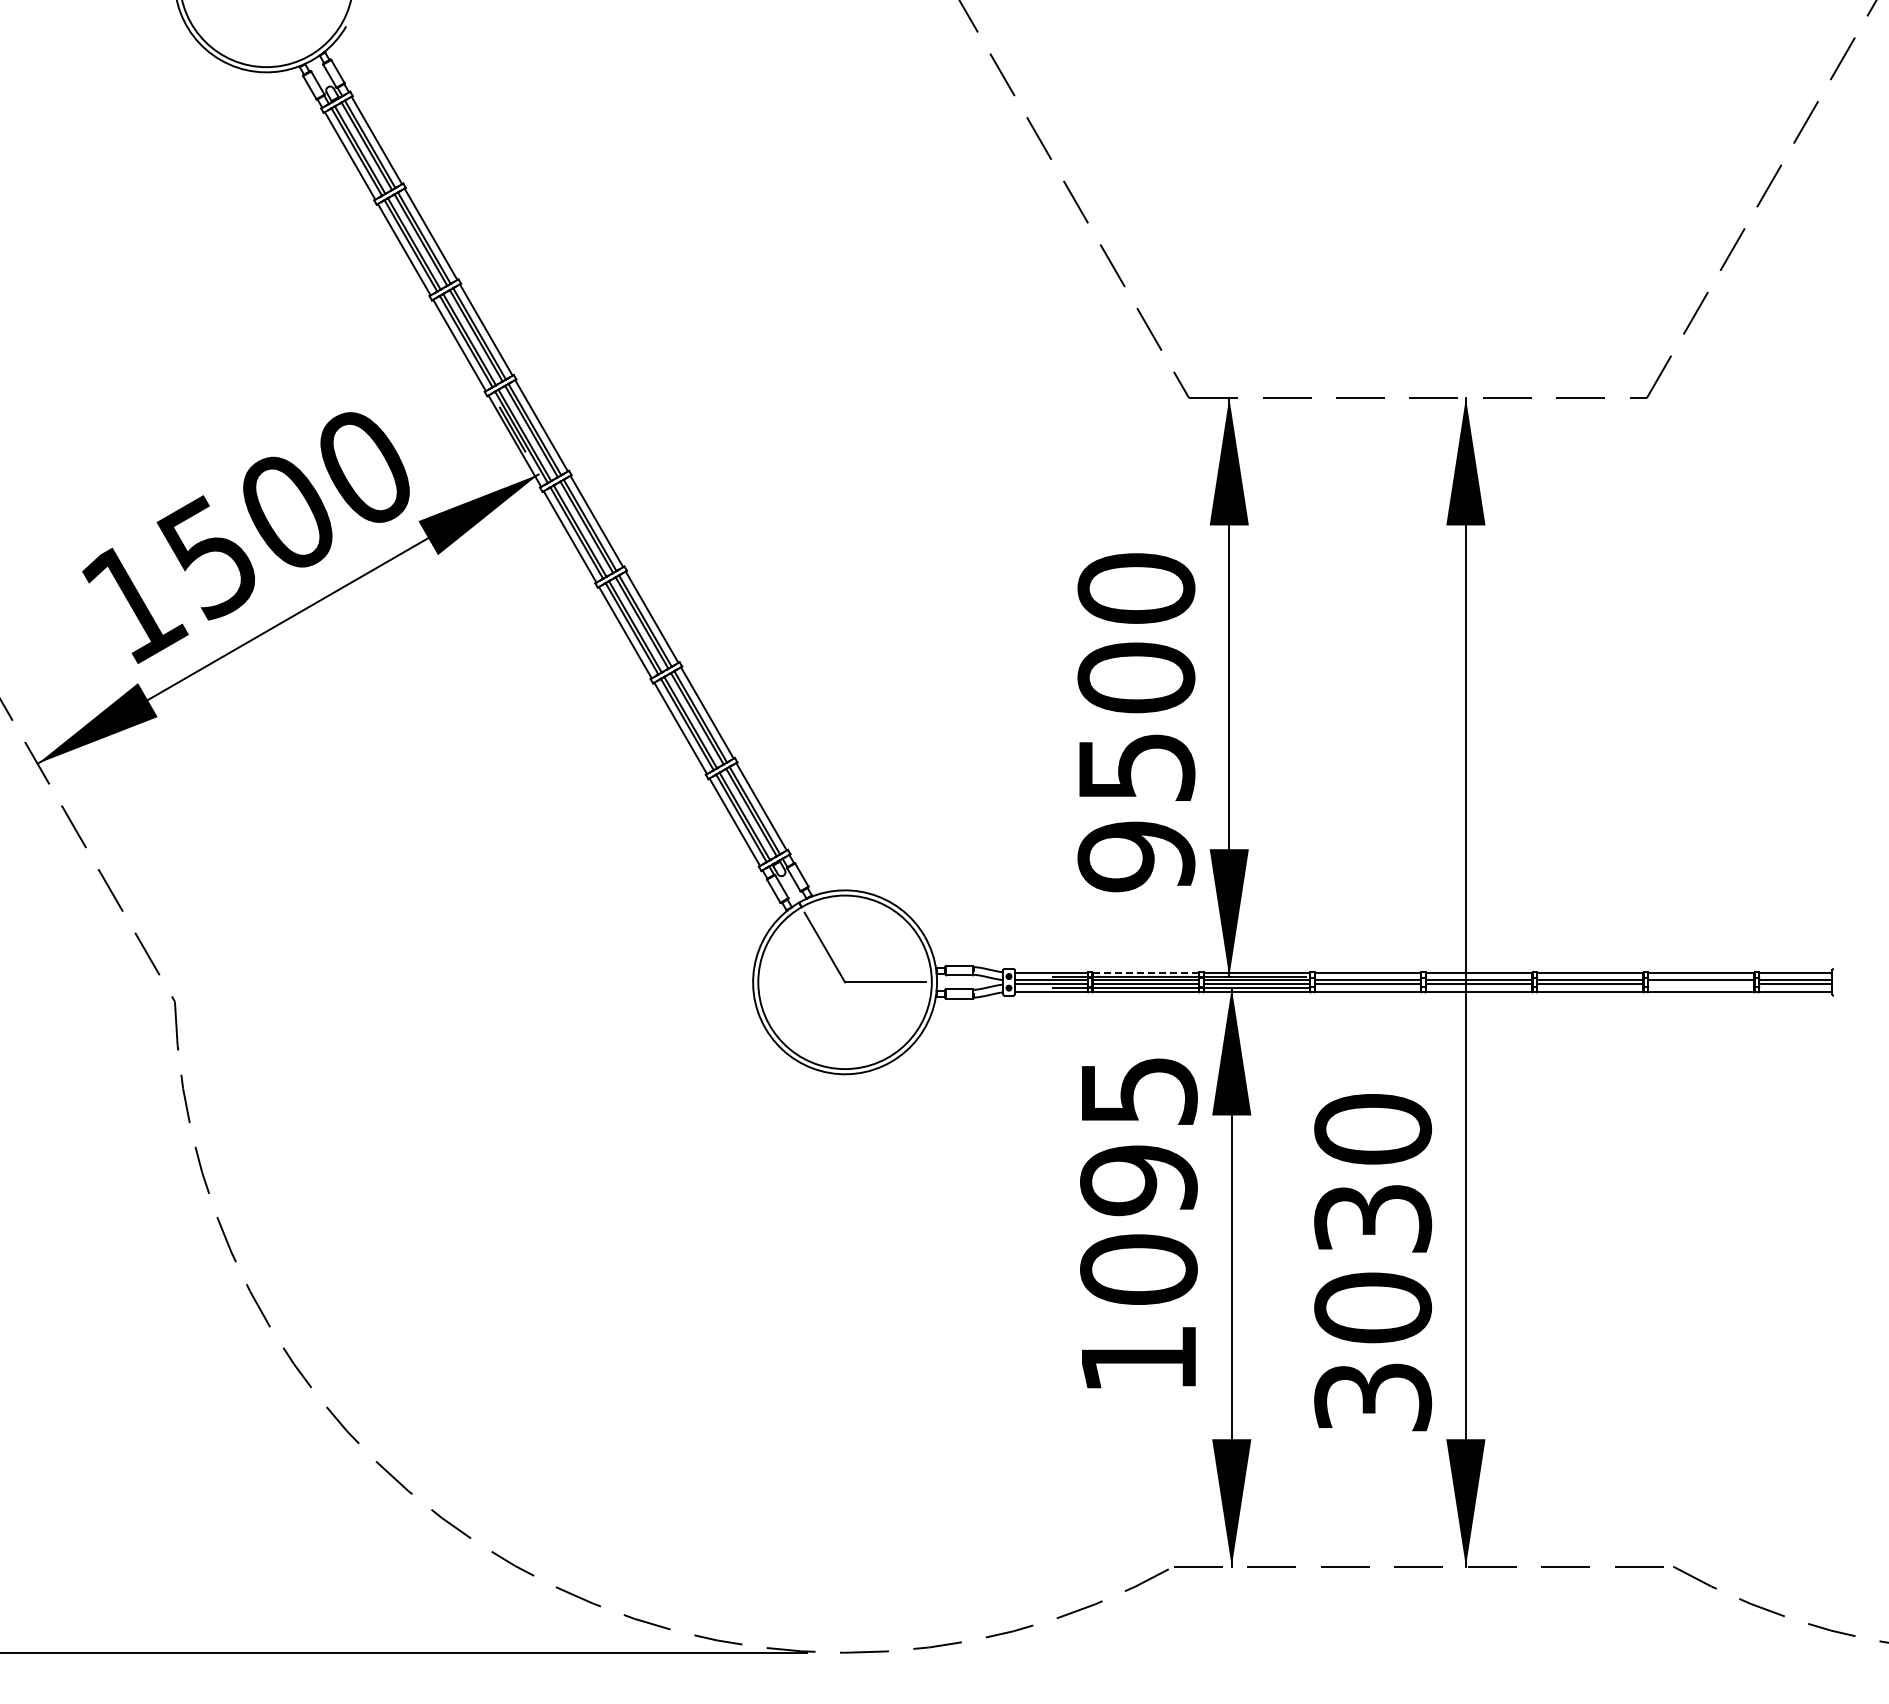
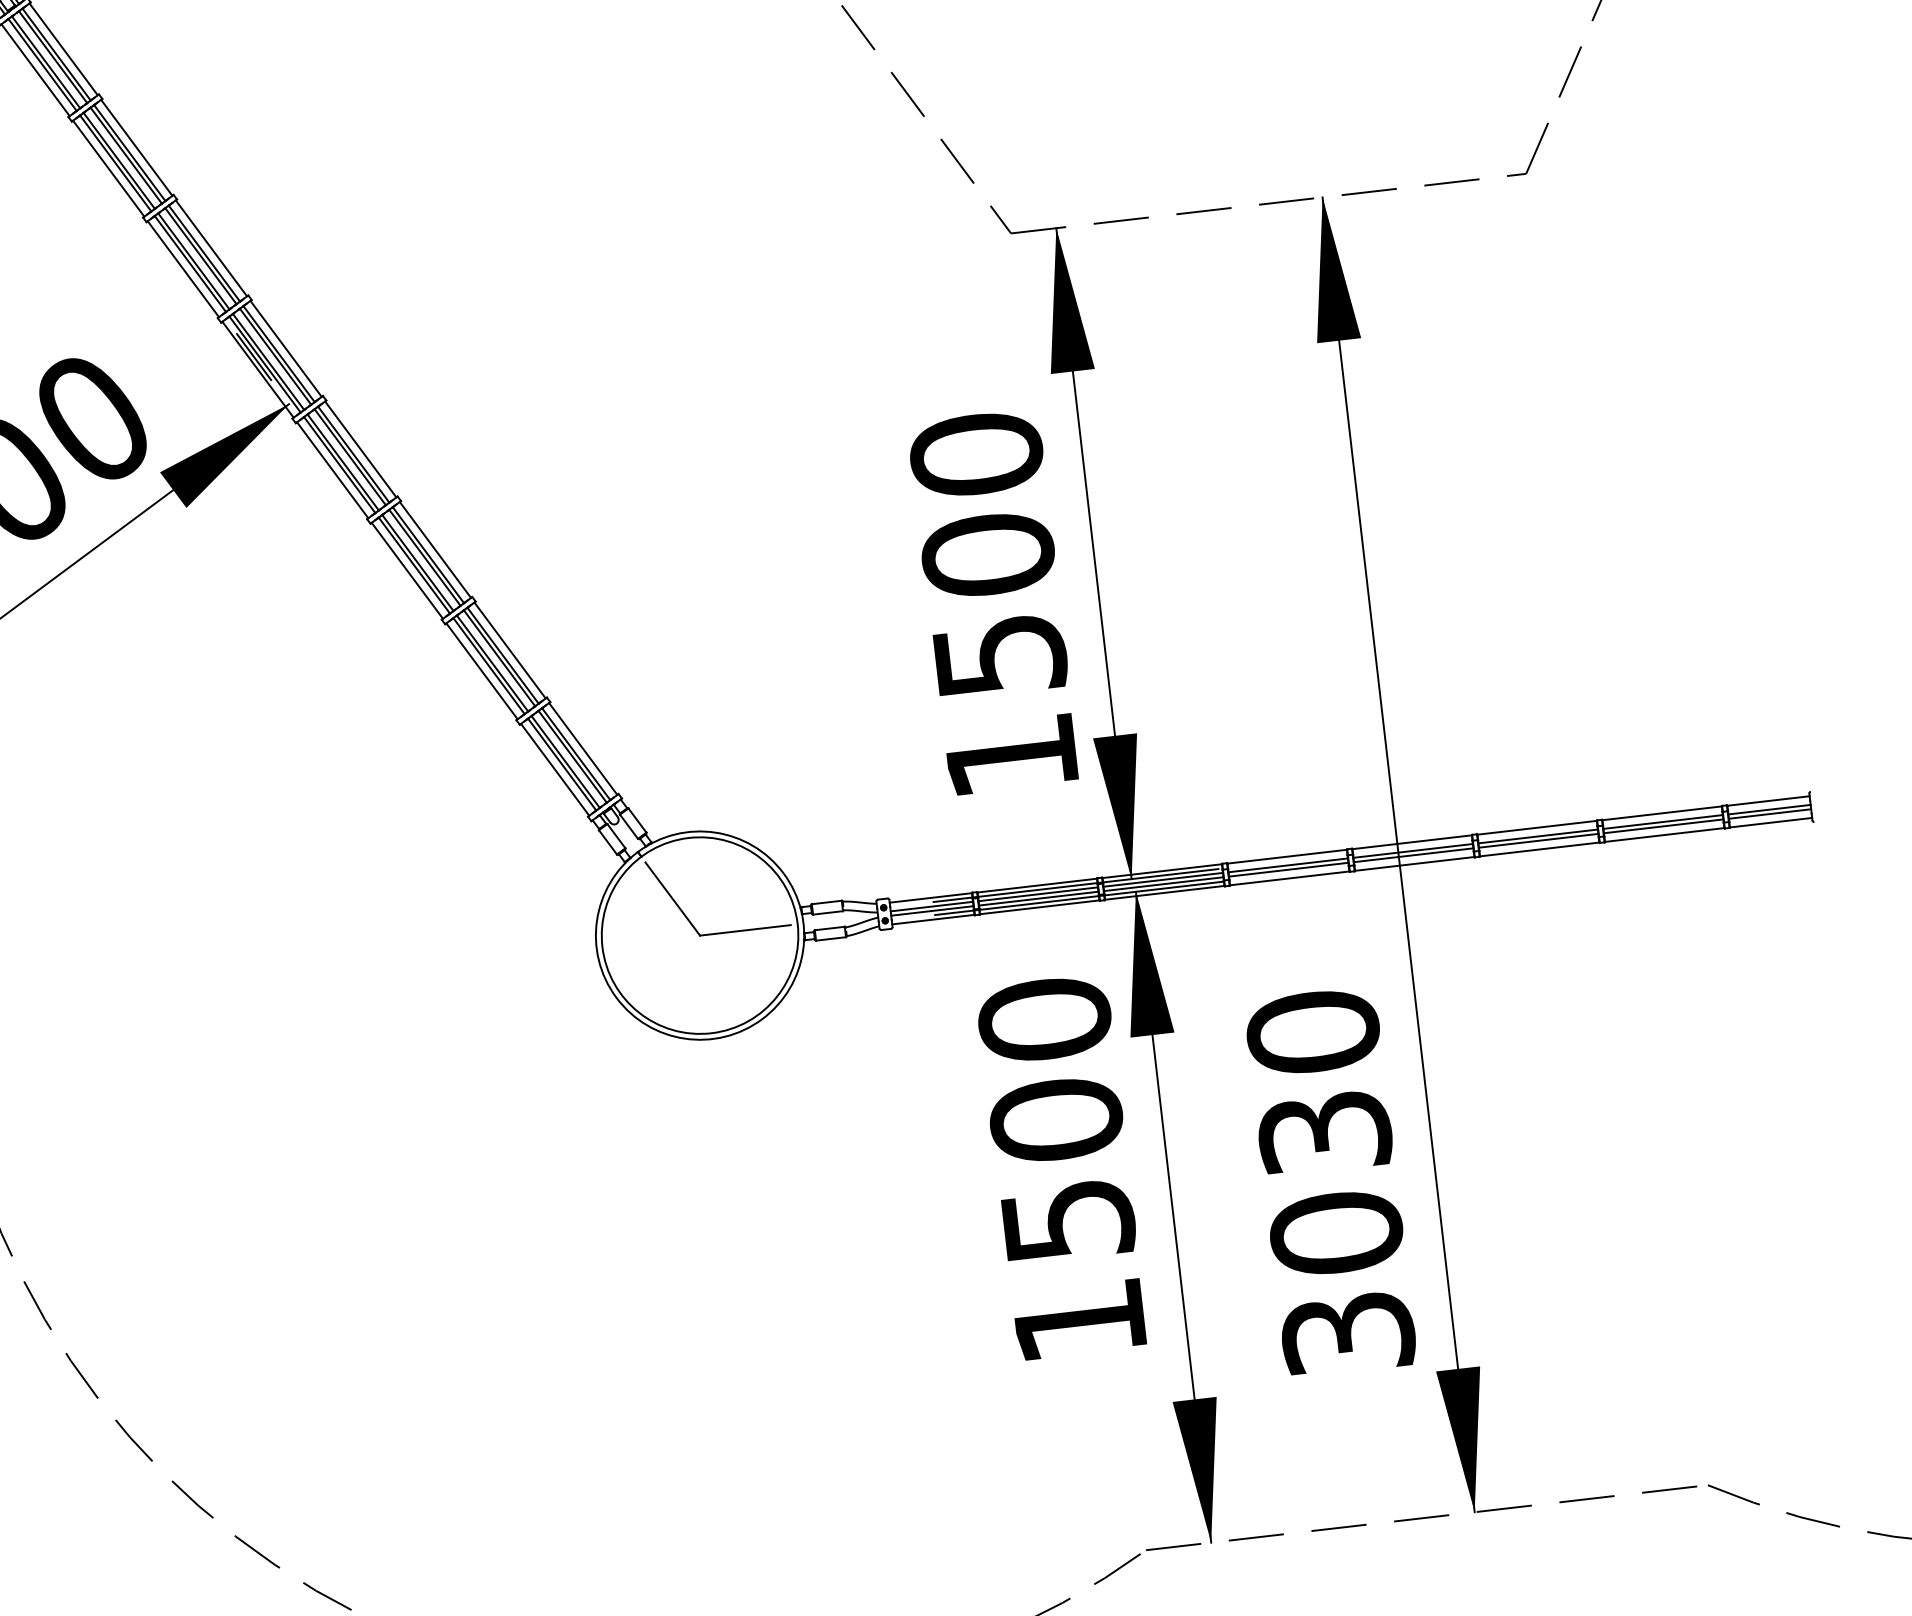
text: (1136, 856) -> (1011, 756), 9500 -> 1500
line: (1145, 972) -> (1036, 885), dashed -> solid
line: (1701, 984) -> (1663, 826), added
text: (1138, 1179) -> (1055, 1119), 1095 -> 1500

